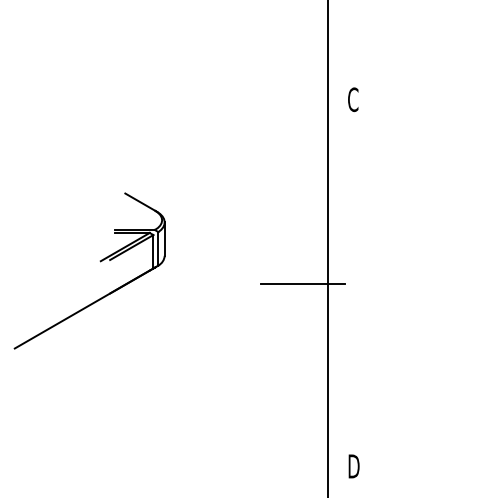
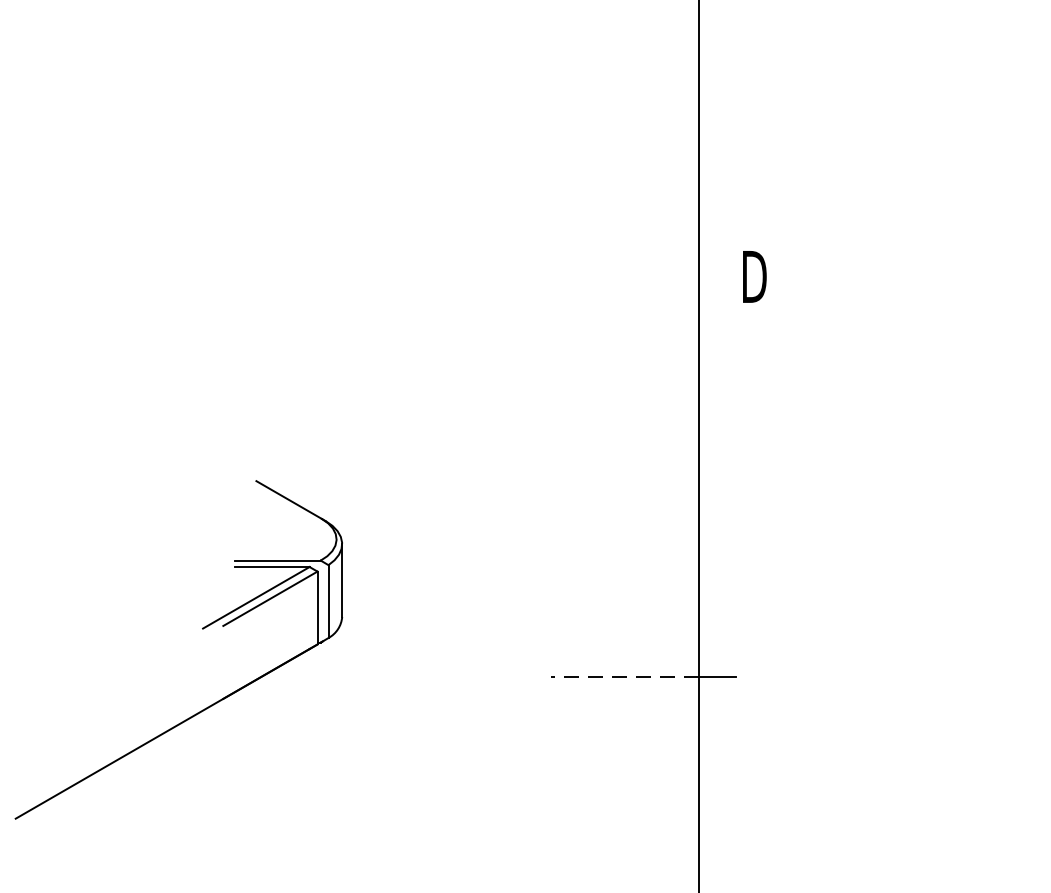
text: (353, 99) -> (753, 276), C -> D
line: (294, 283) -> (624, 677), solid -> dashed

